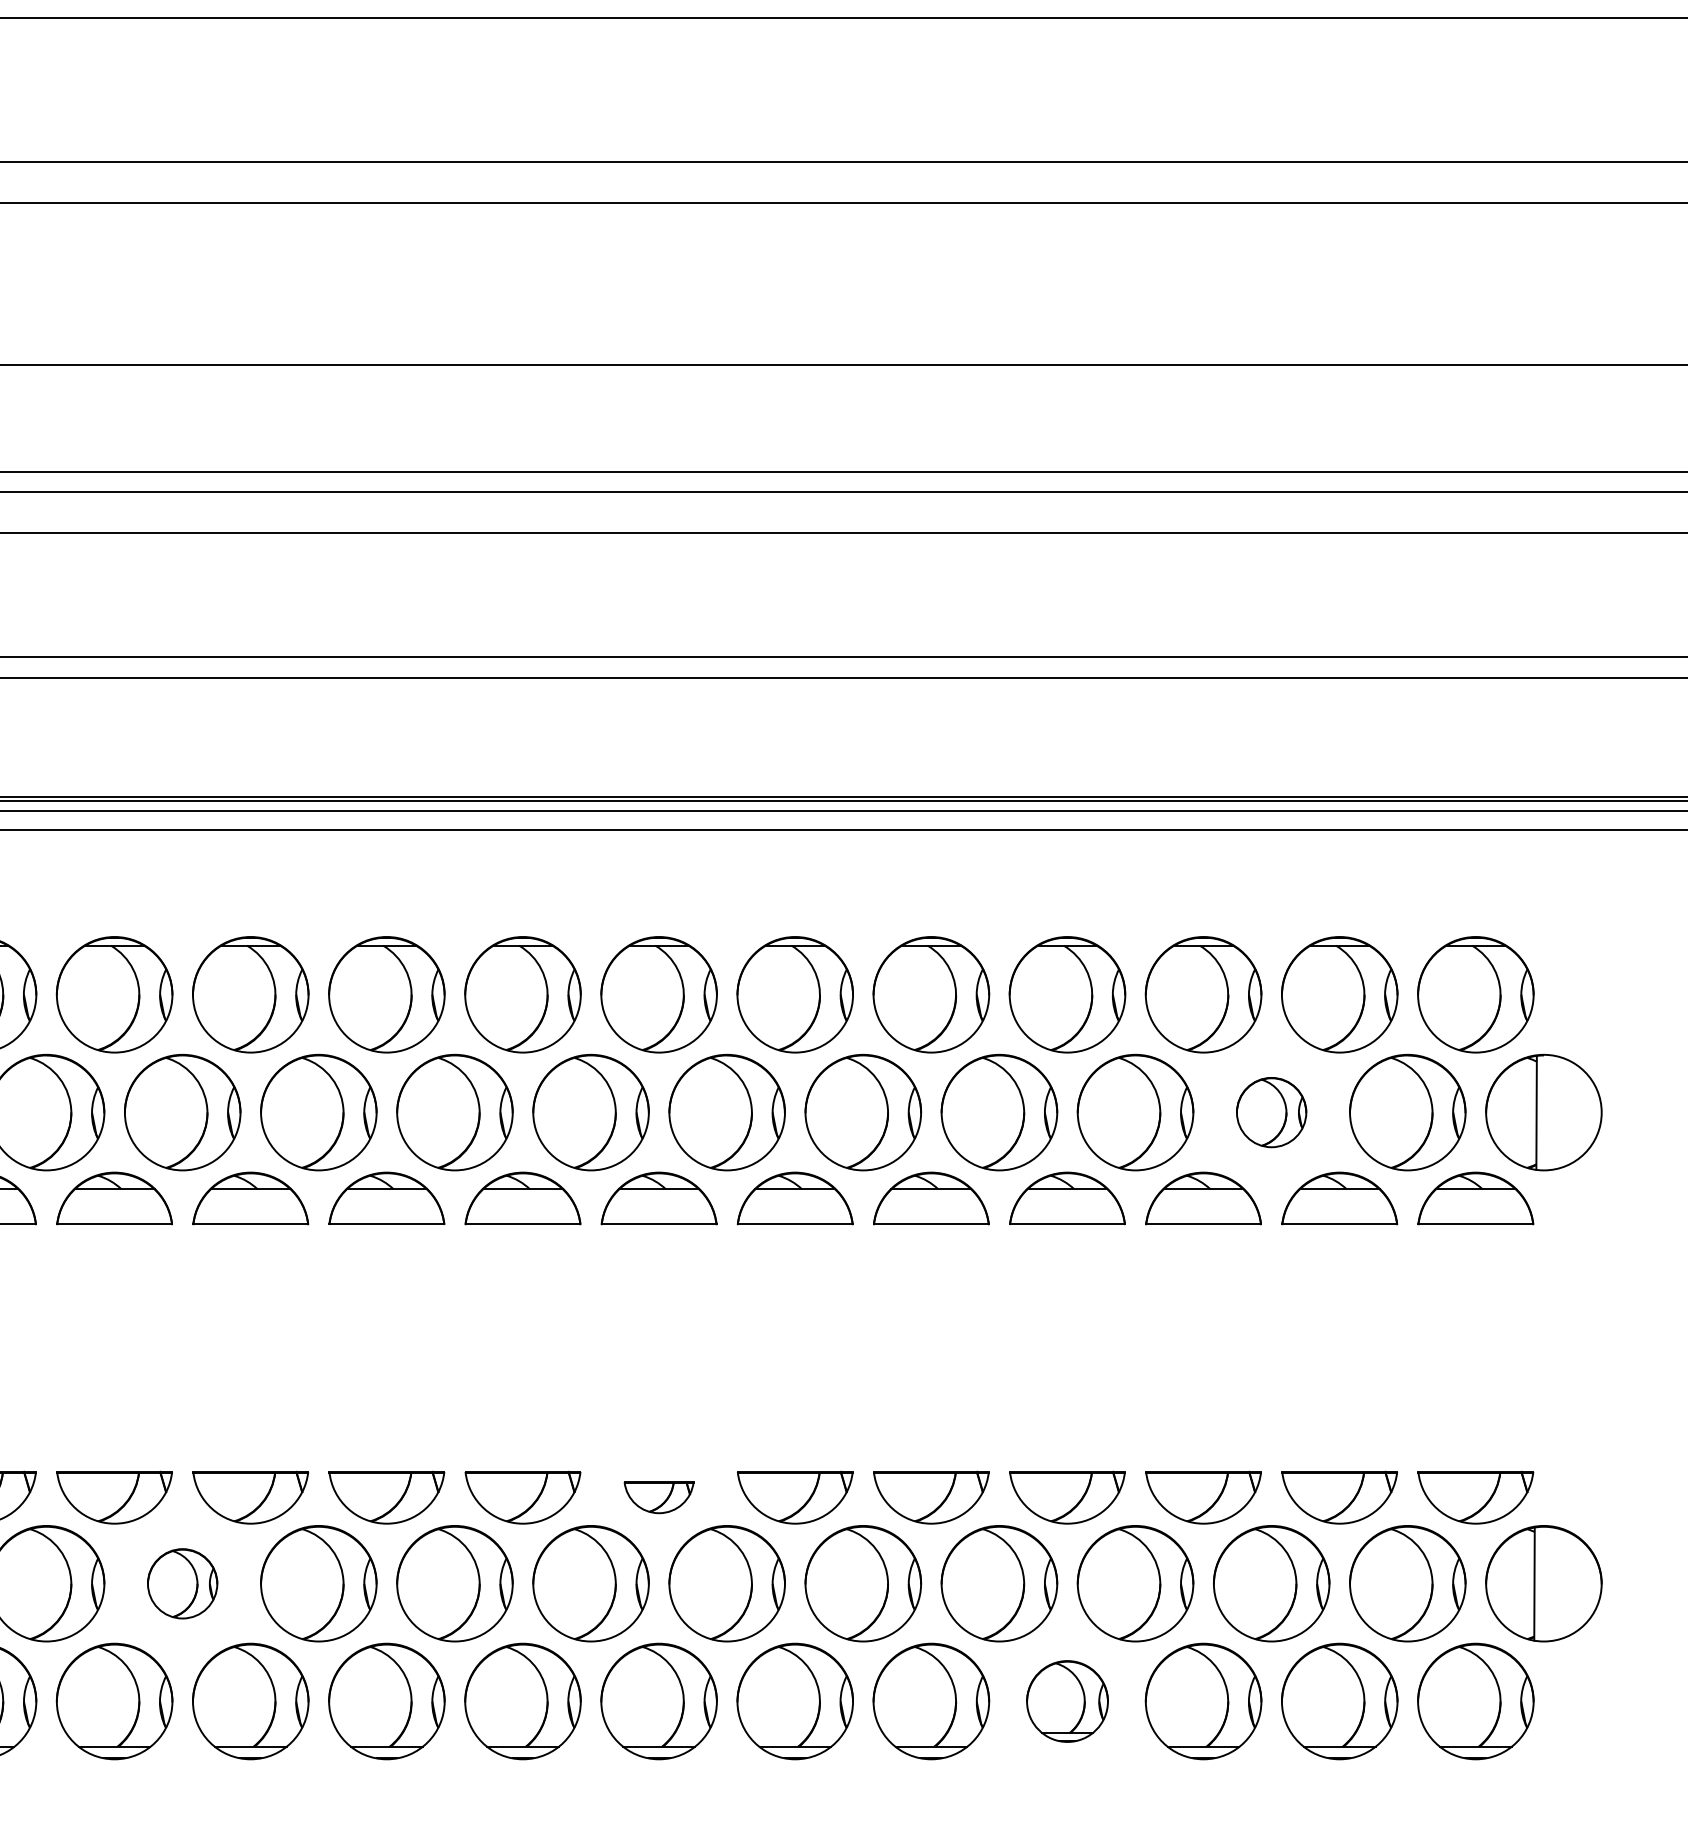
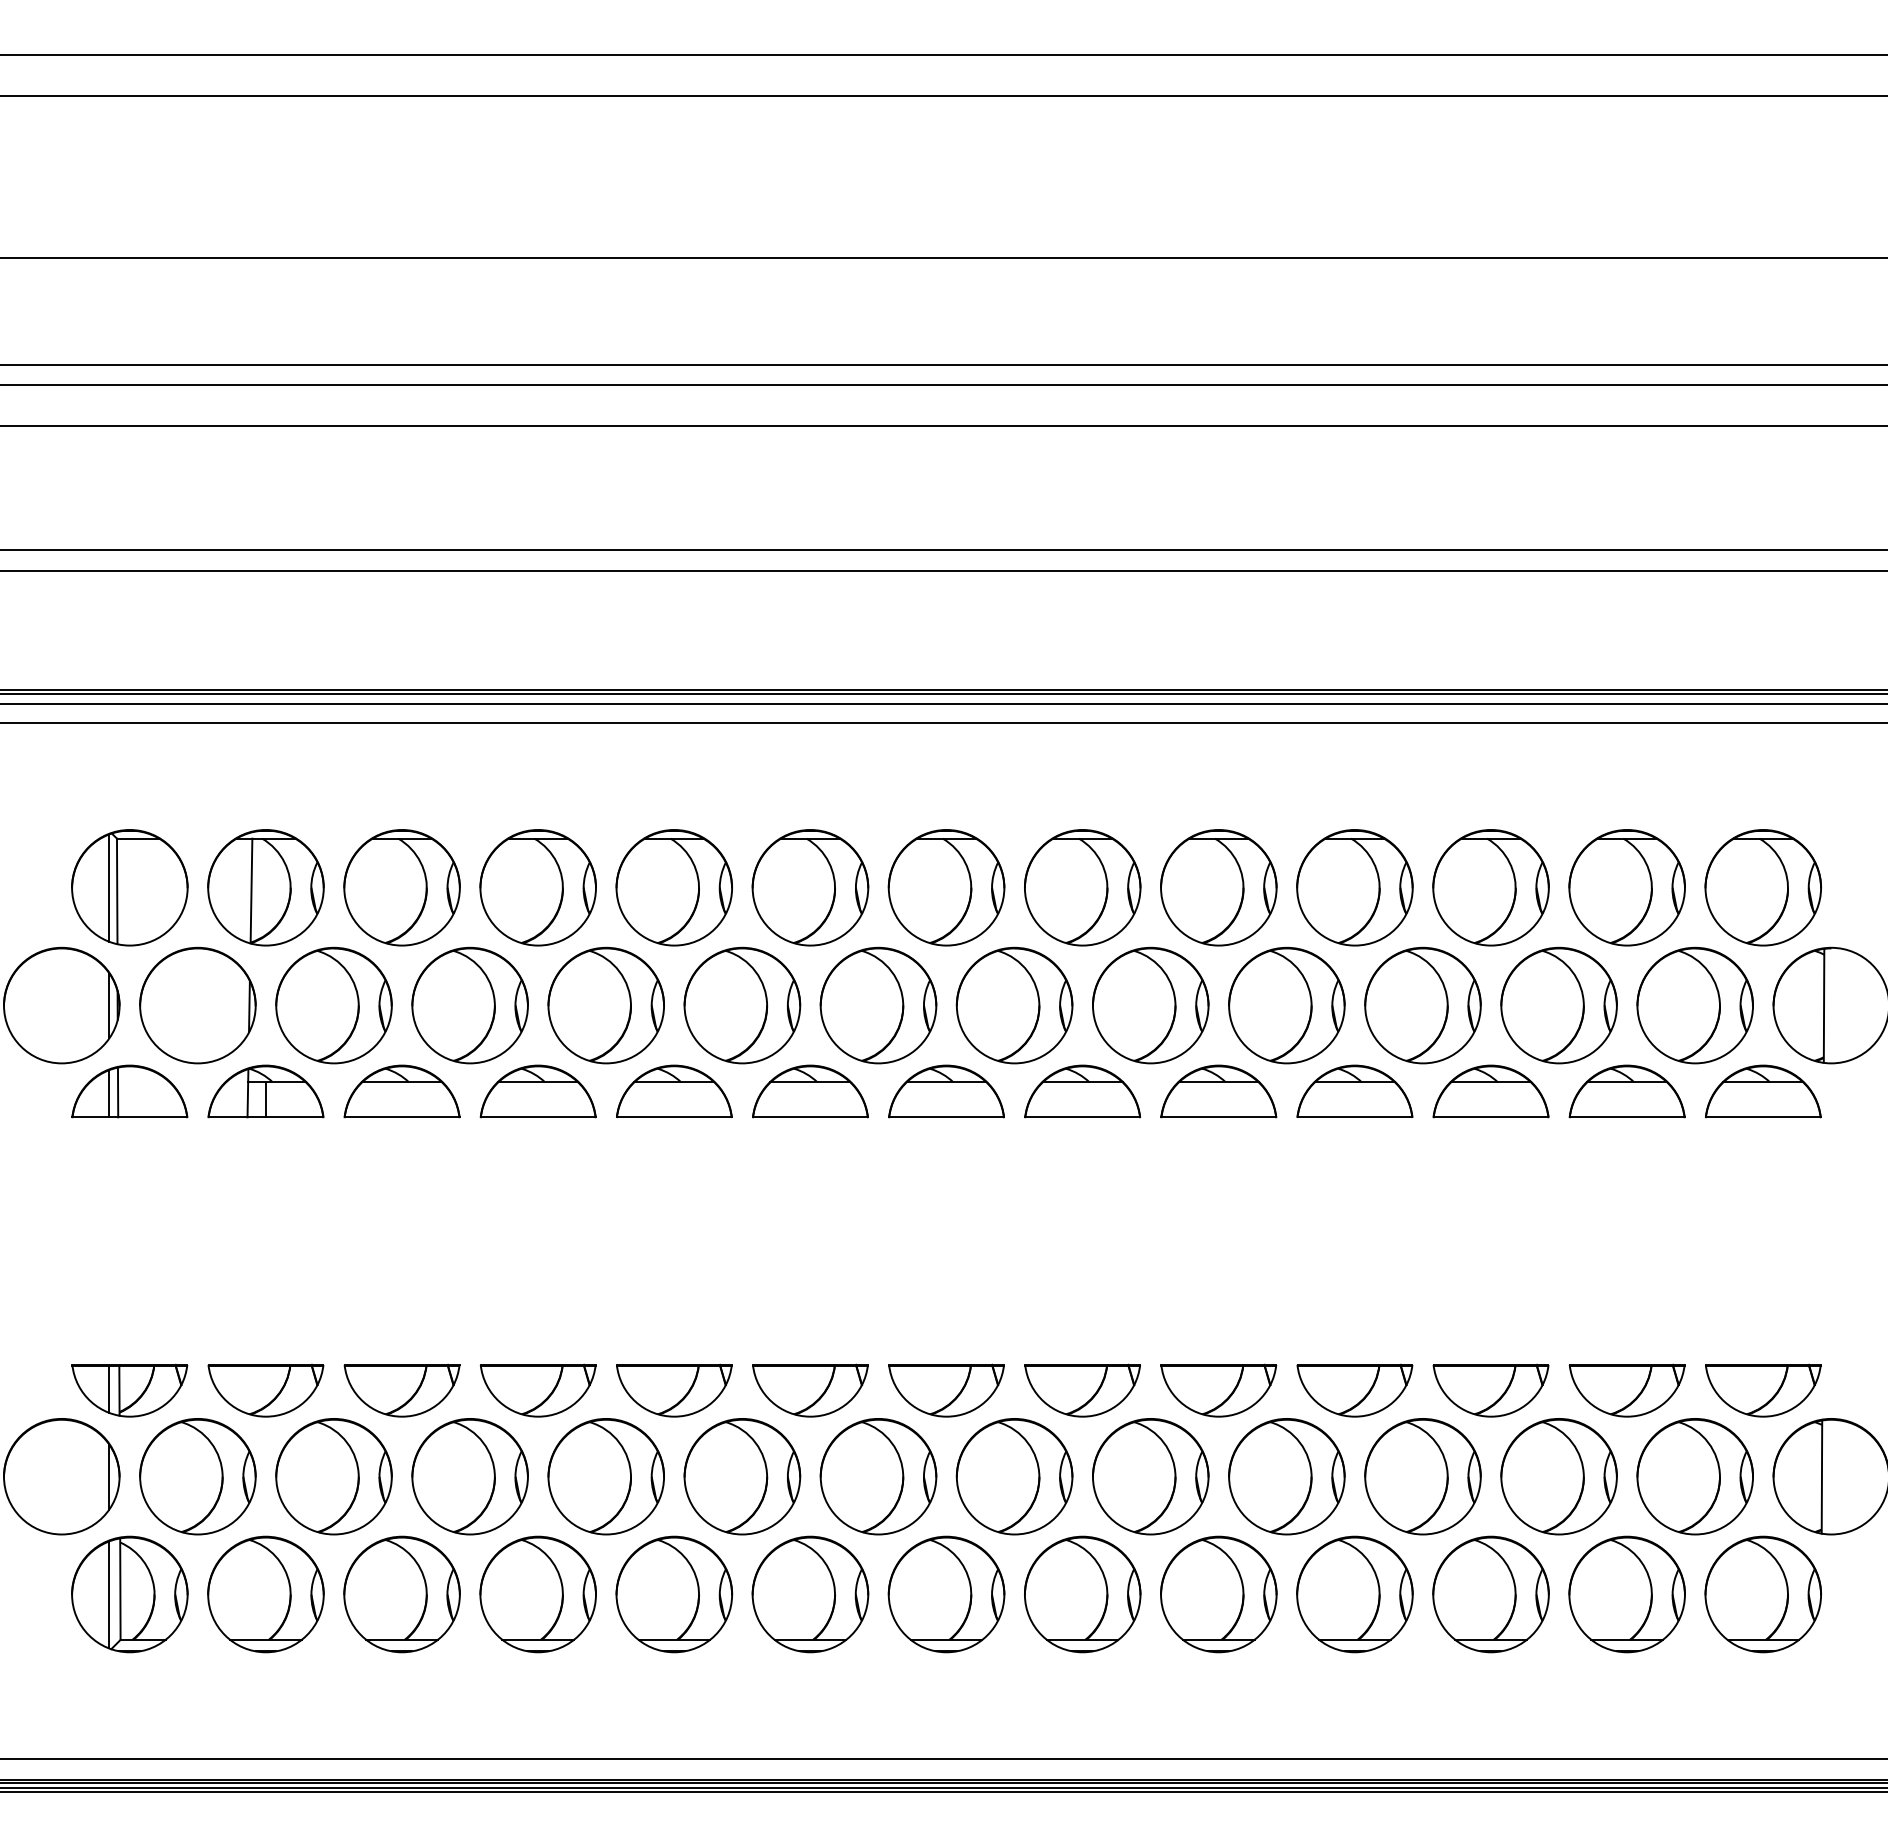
part: (1271, 1112) -> (1558, 1005), size x1.67
part: (659, 1497) -> (946, 1390), size x1.67
part: (182, 1583) -> (469, 1476), size x1.67
part: (1067, 1701) -> (1354, 1594), size x1.43

